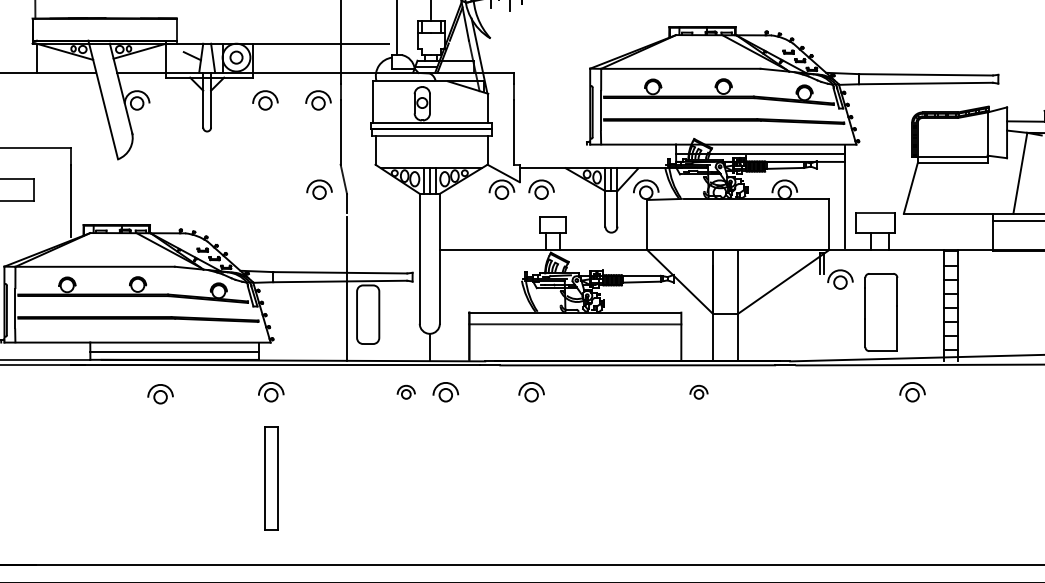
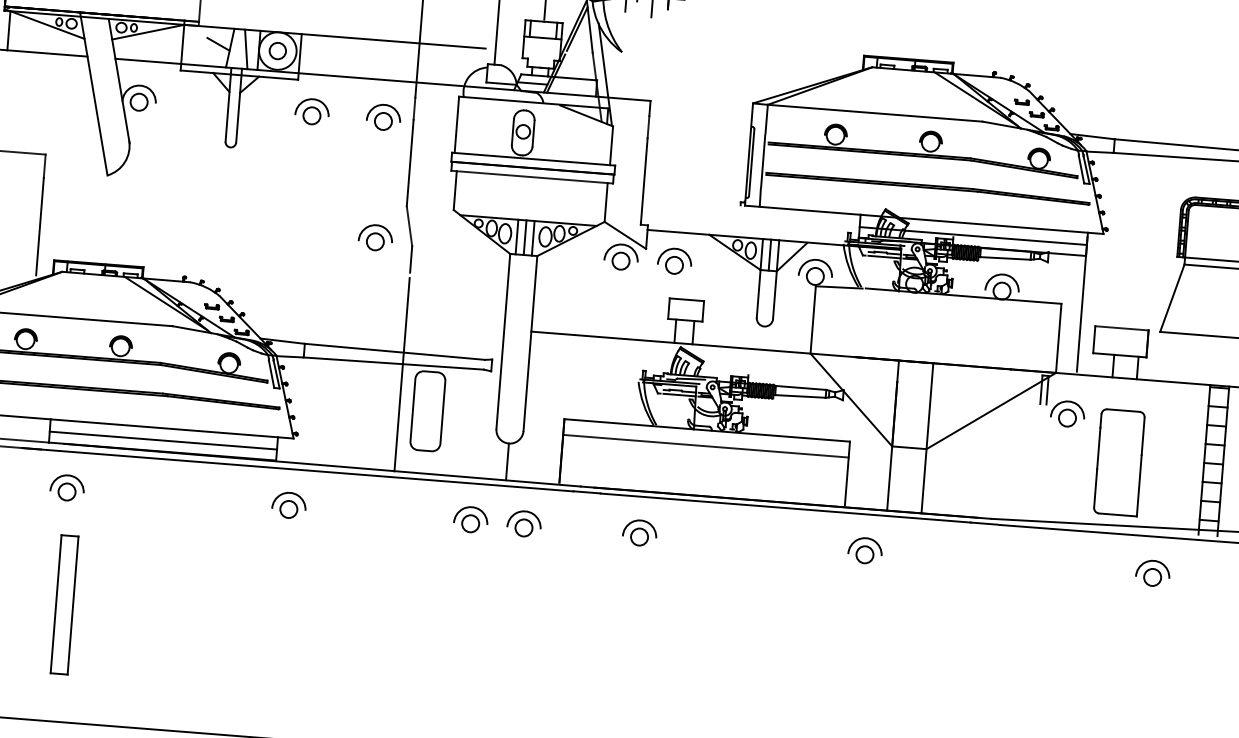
part: (406, 392) -> (471, 520), size x1.43
part: (698, 392) -> (864, 551), size x1.43
part: (160, 394) -> (67, 488), moved
part: (271, 478) -> (64, 604), moved

